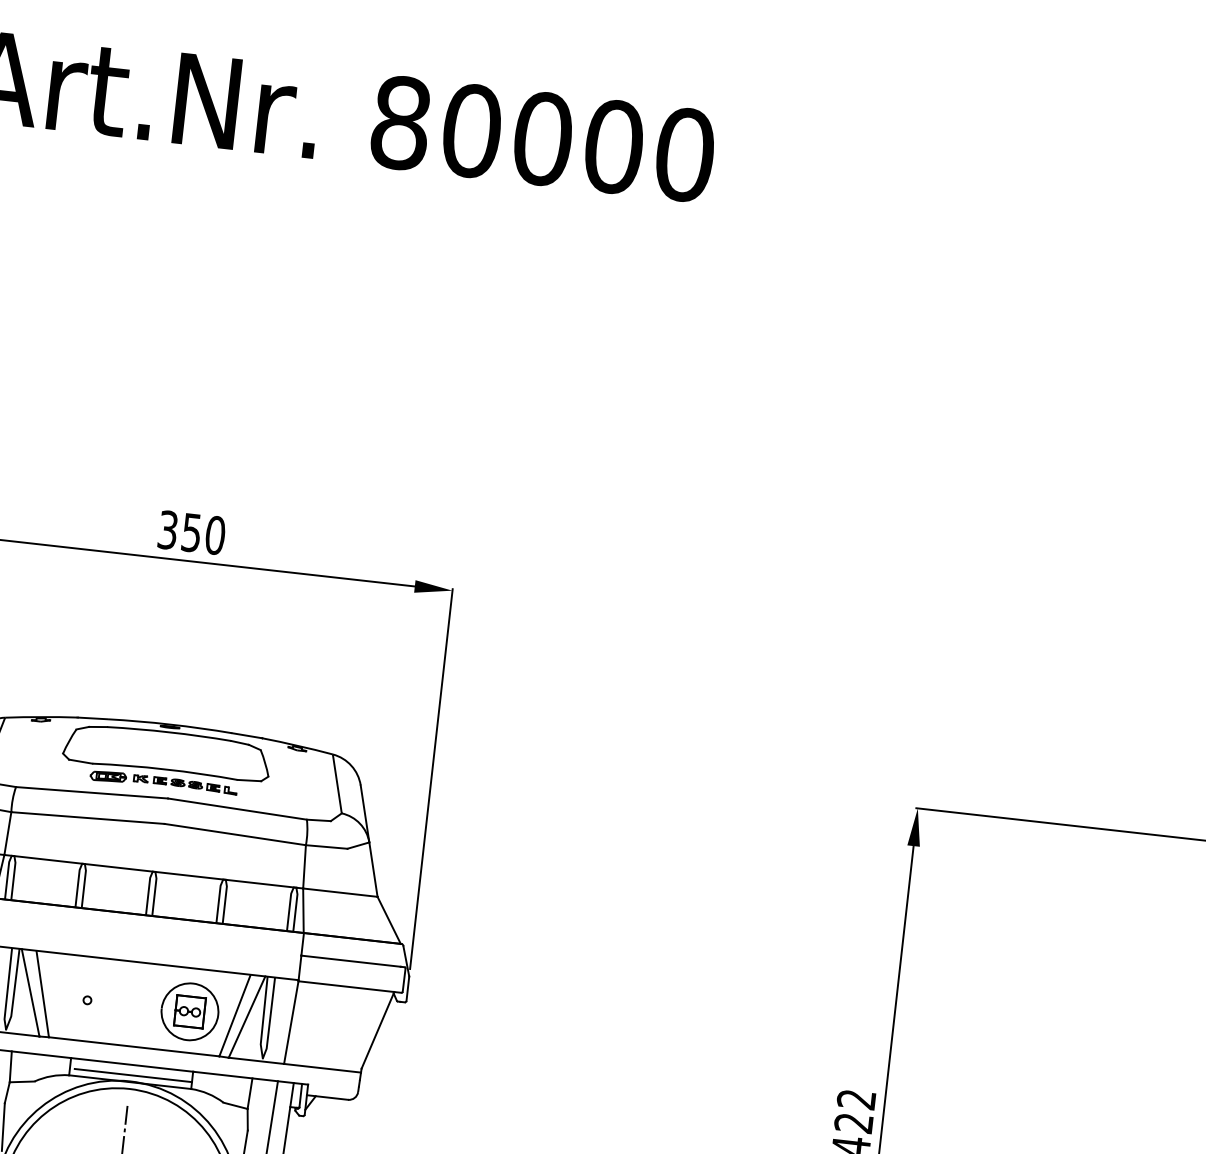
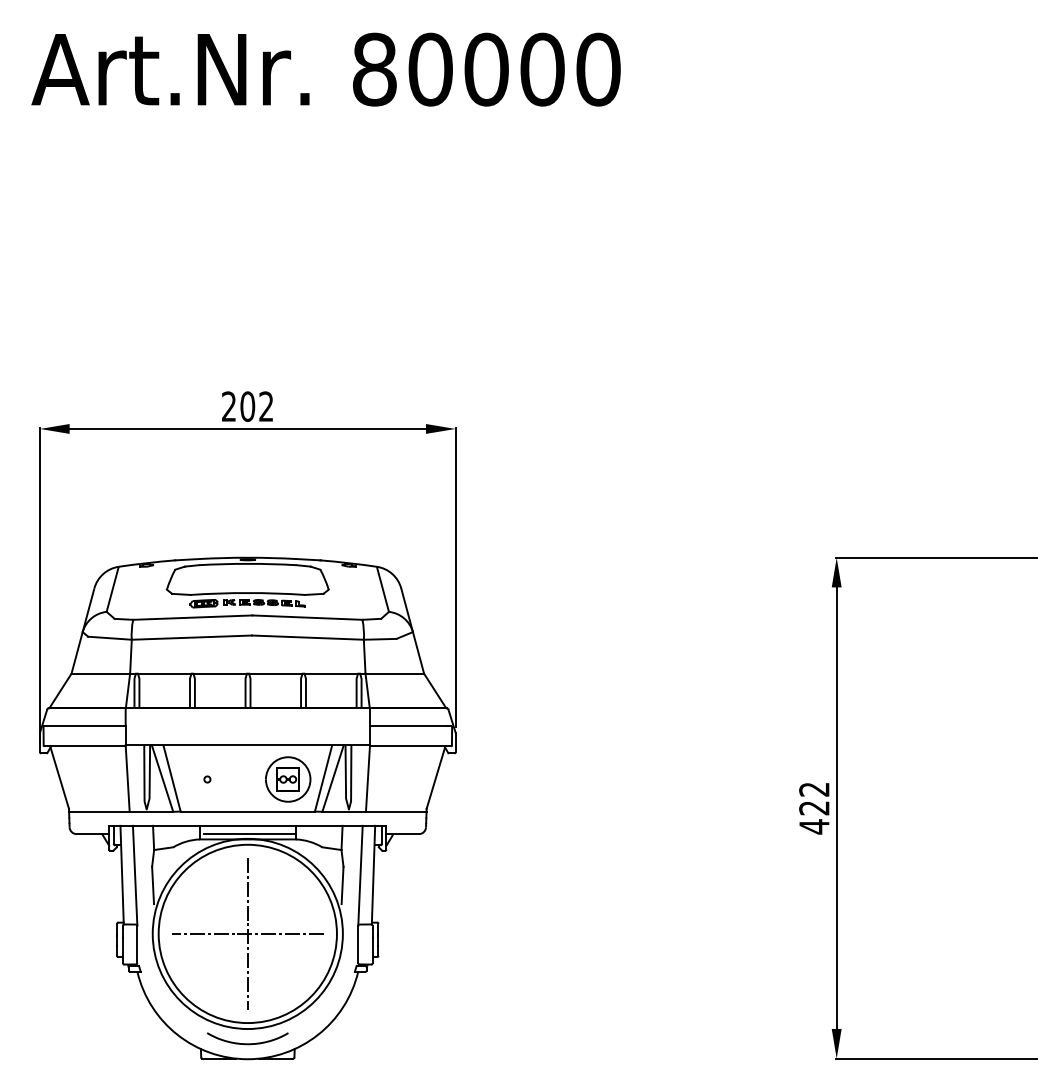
text: (191, 532) -> (247, 406), 350 -> 202

